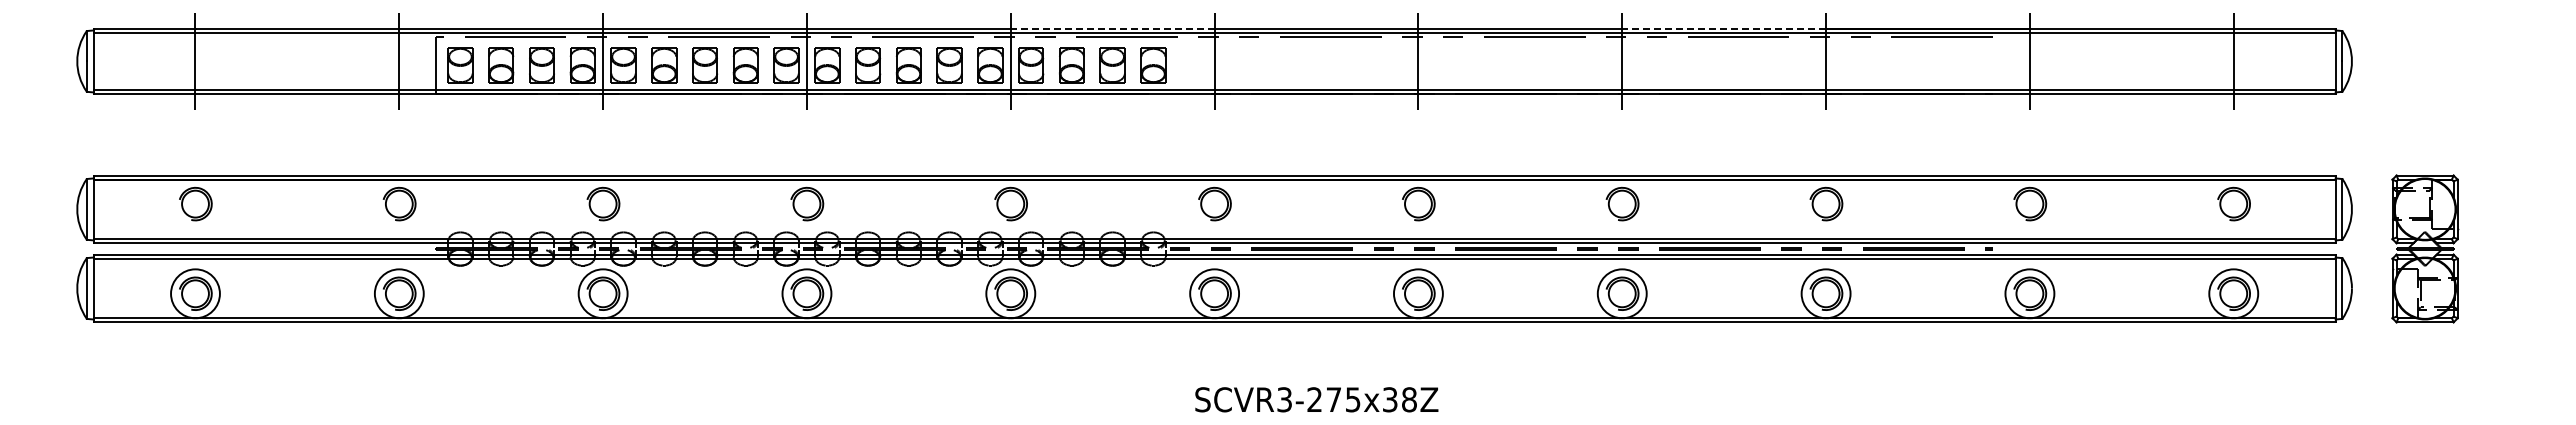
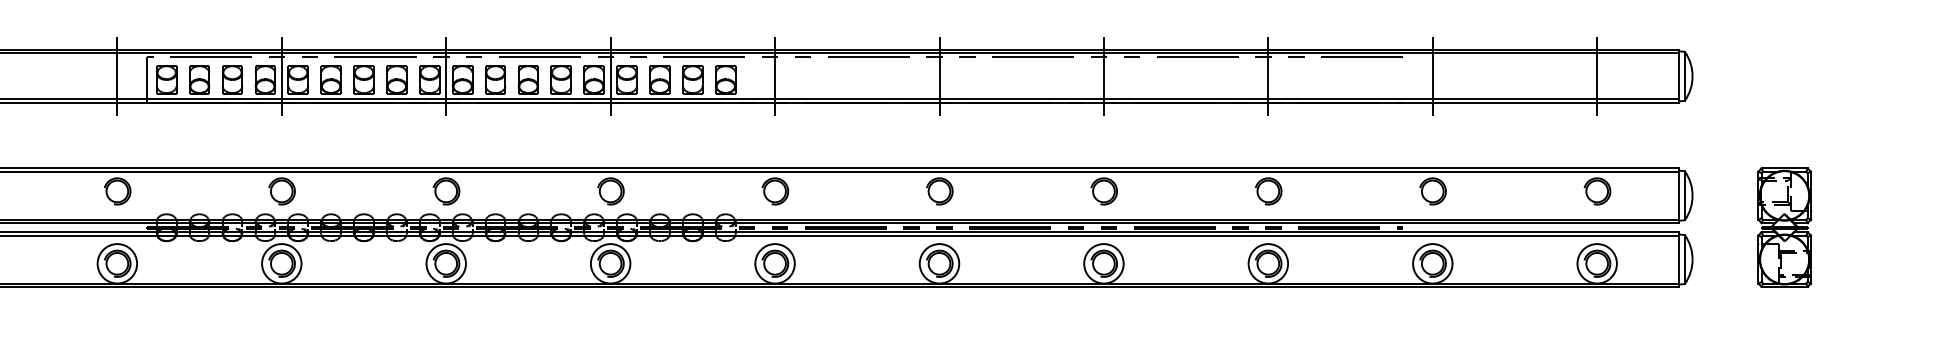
line: (1112, 28) -> (692, 49), dashed -> solid
line: (1724, 28) -> (1186, 49), dashed -> solid
part: (2425, 248) -> (1784, 227), moved

